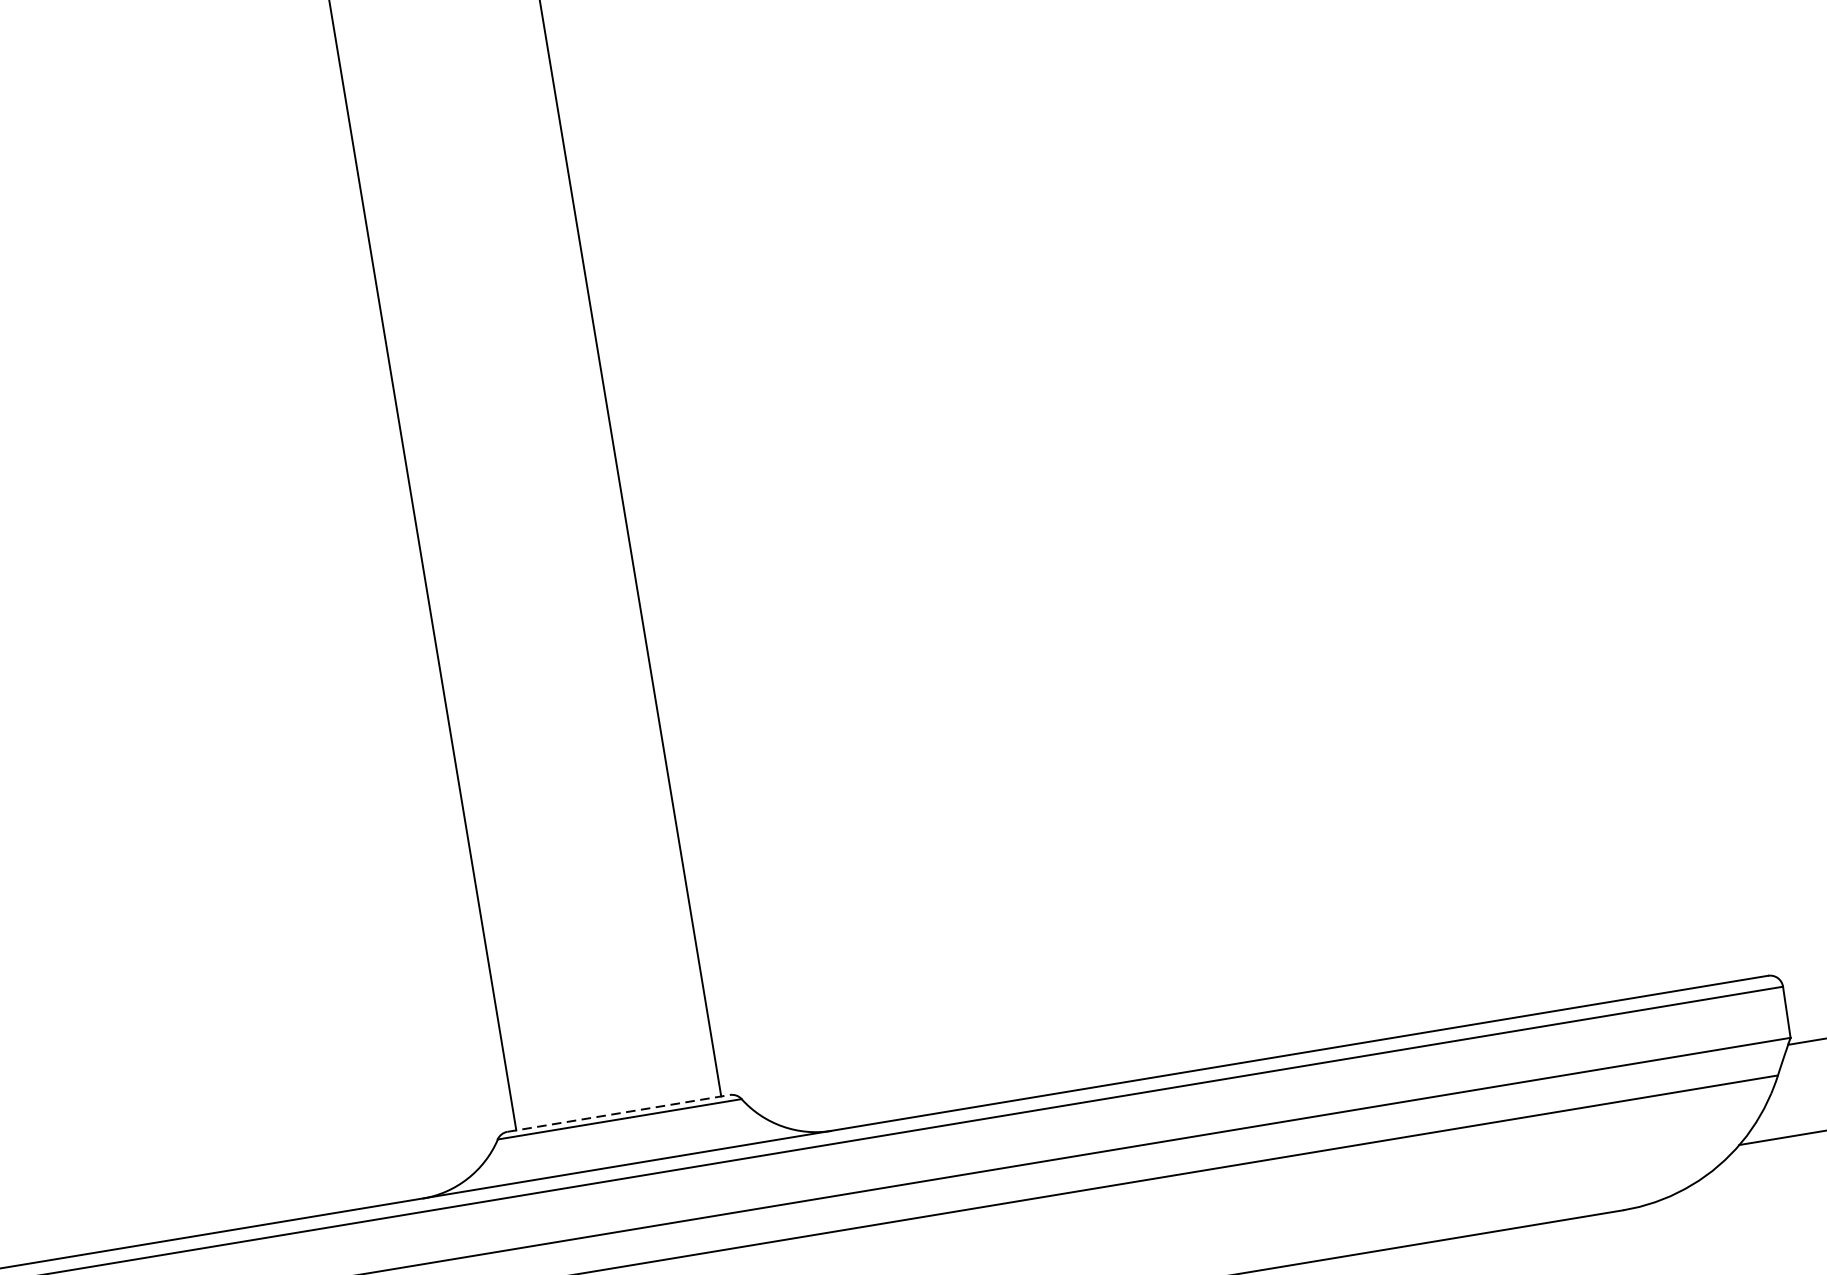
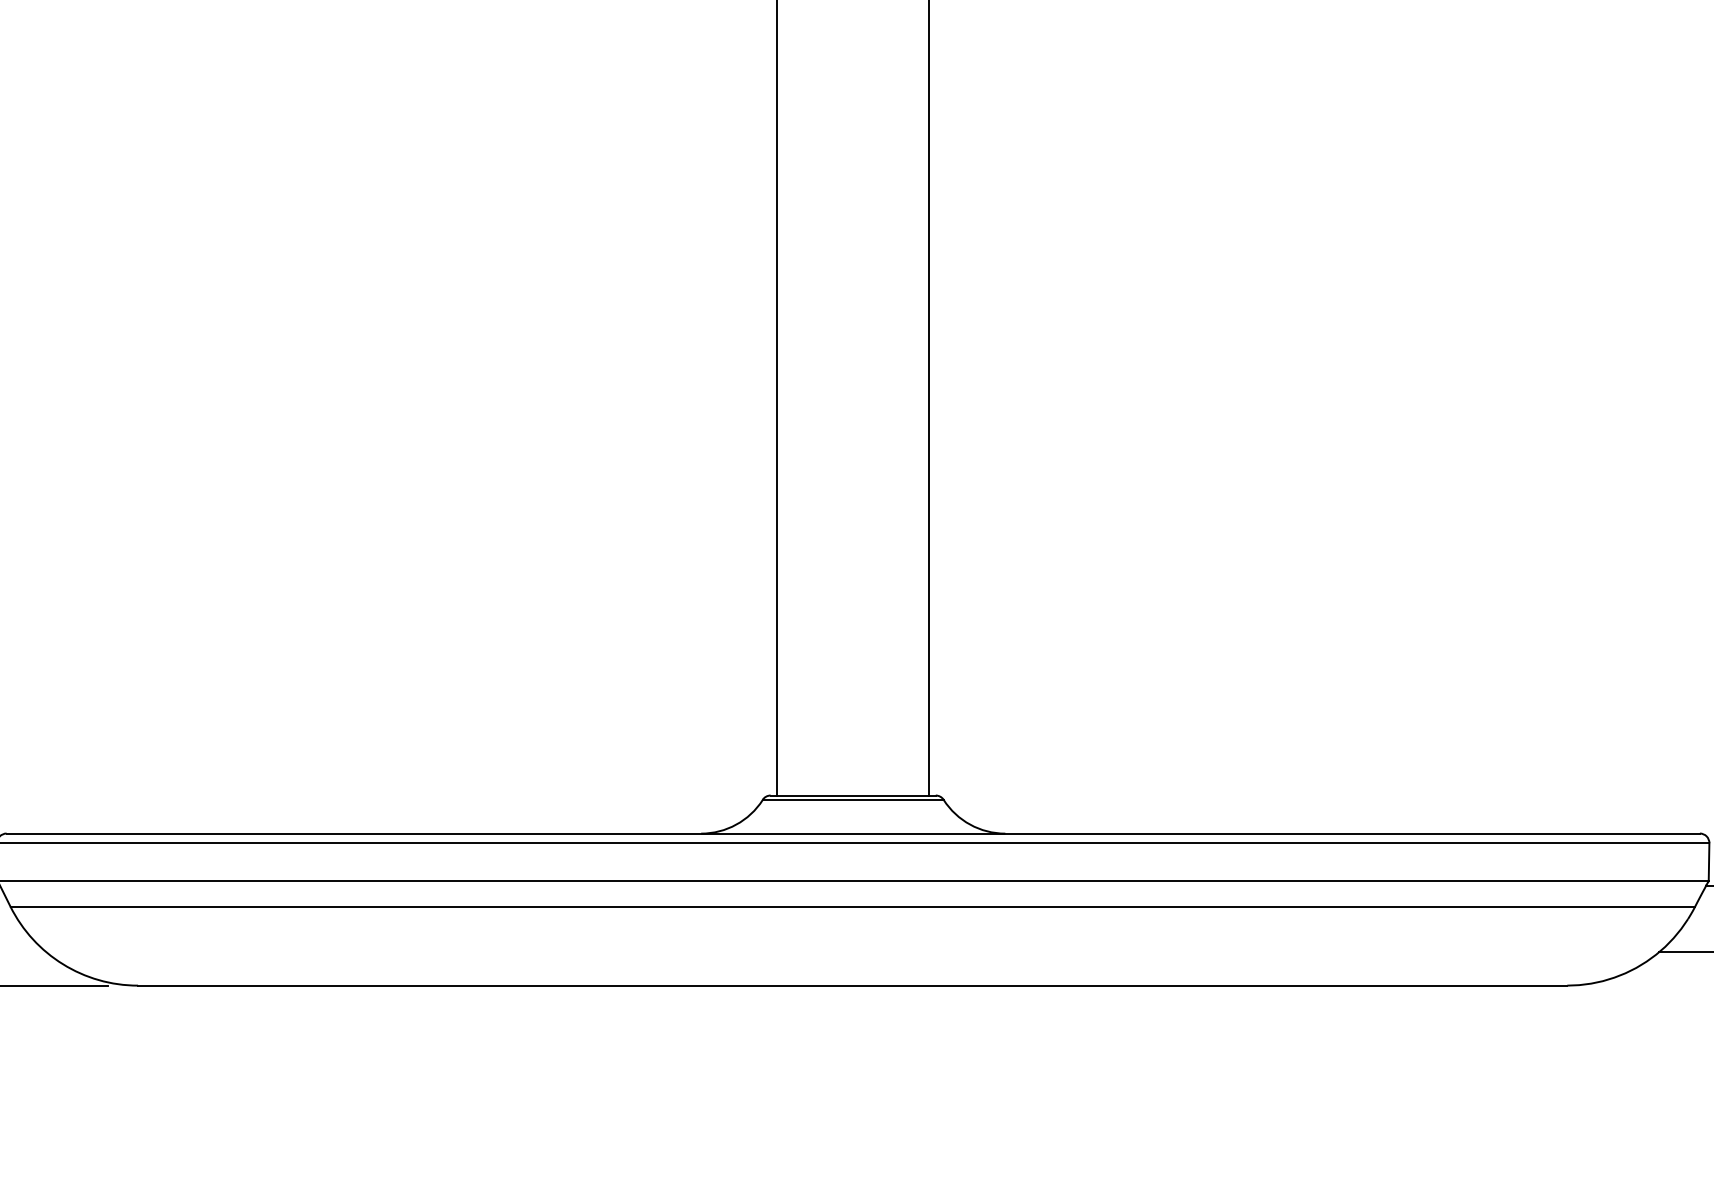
line: (619, 1113) -> (853, 795), dashed -> solid

